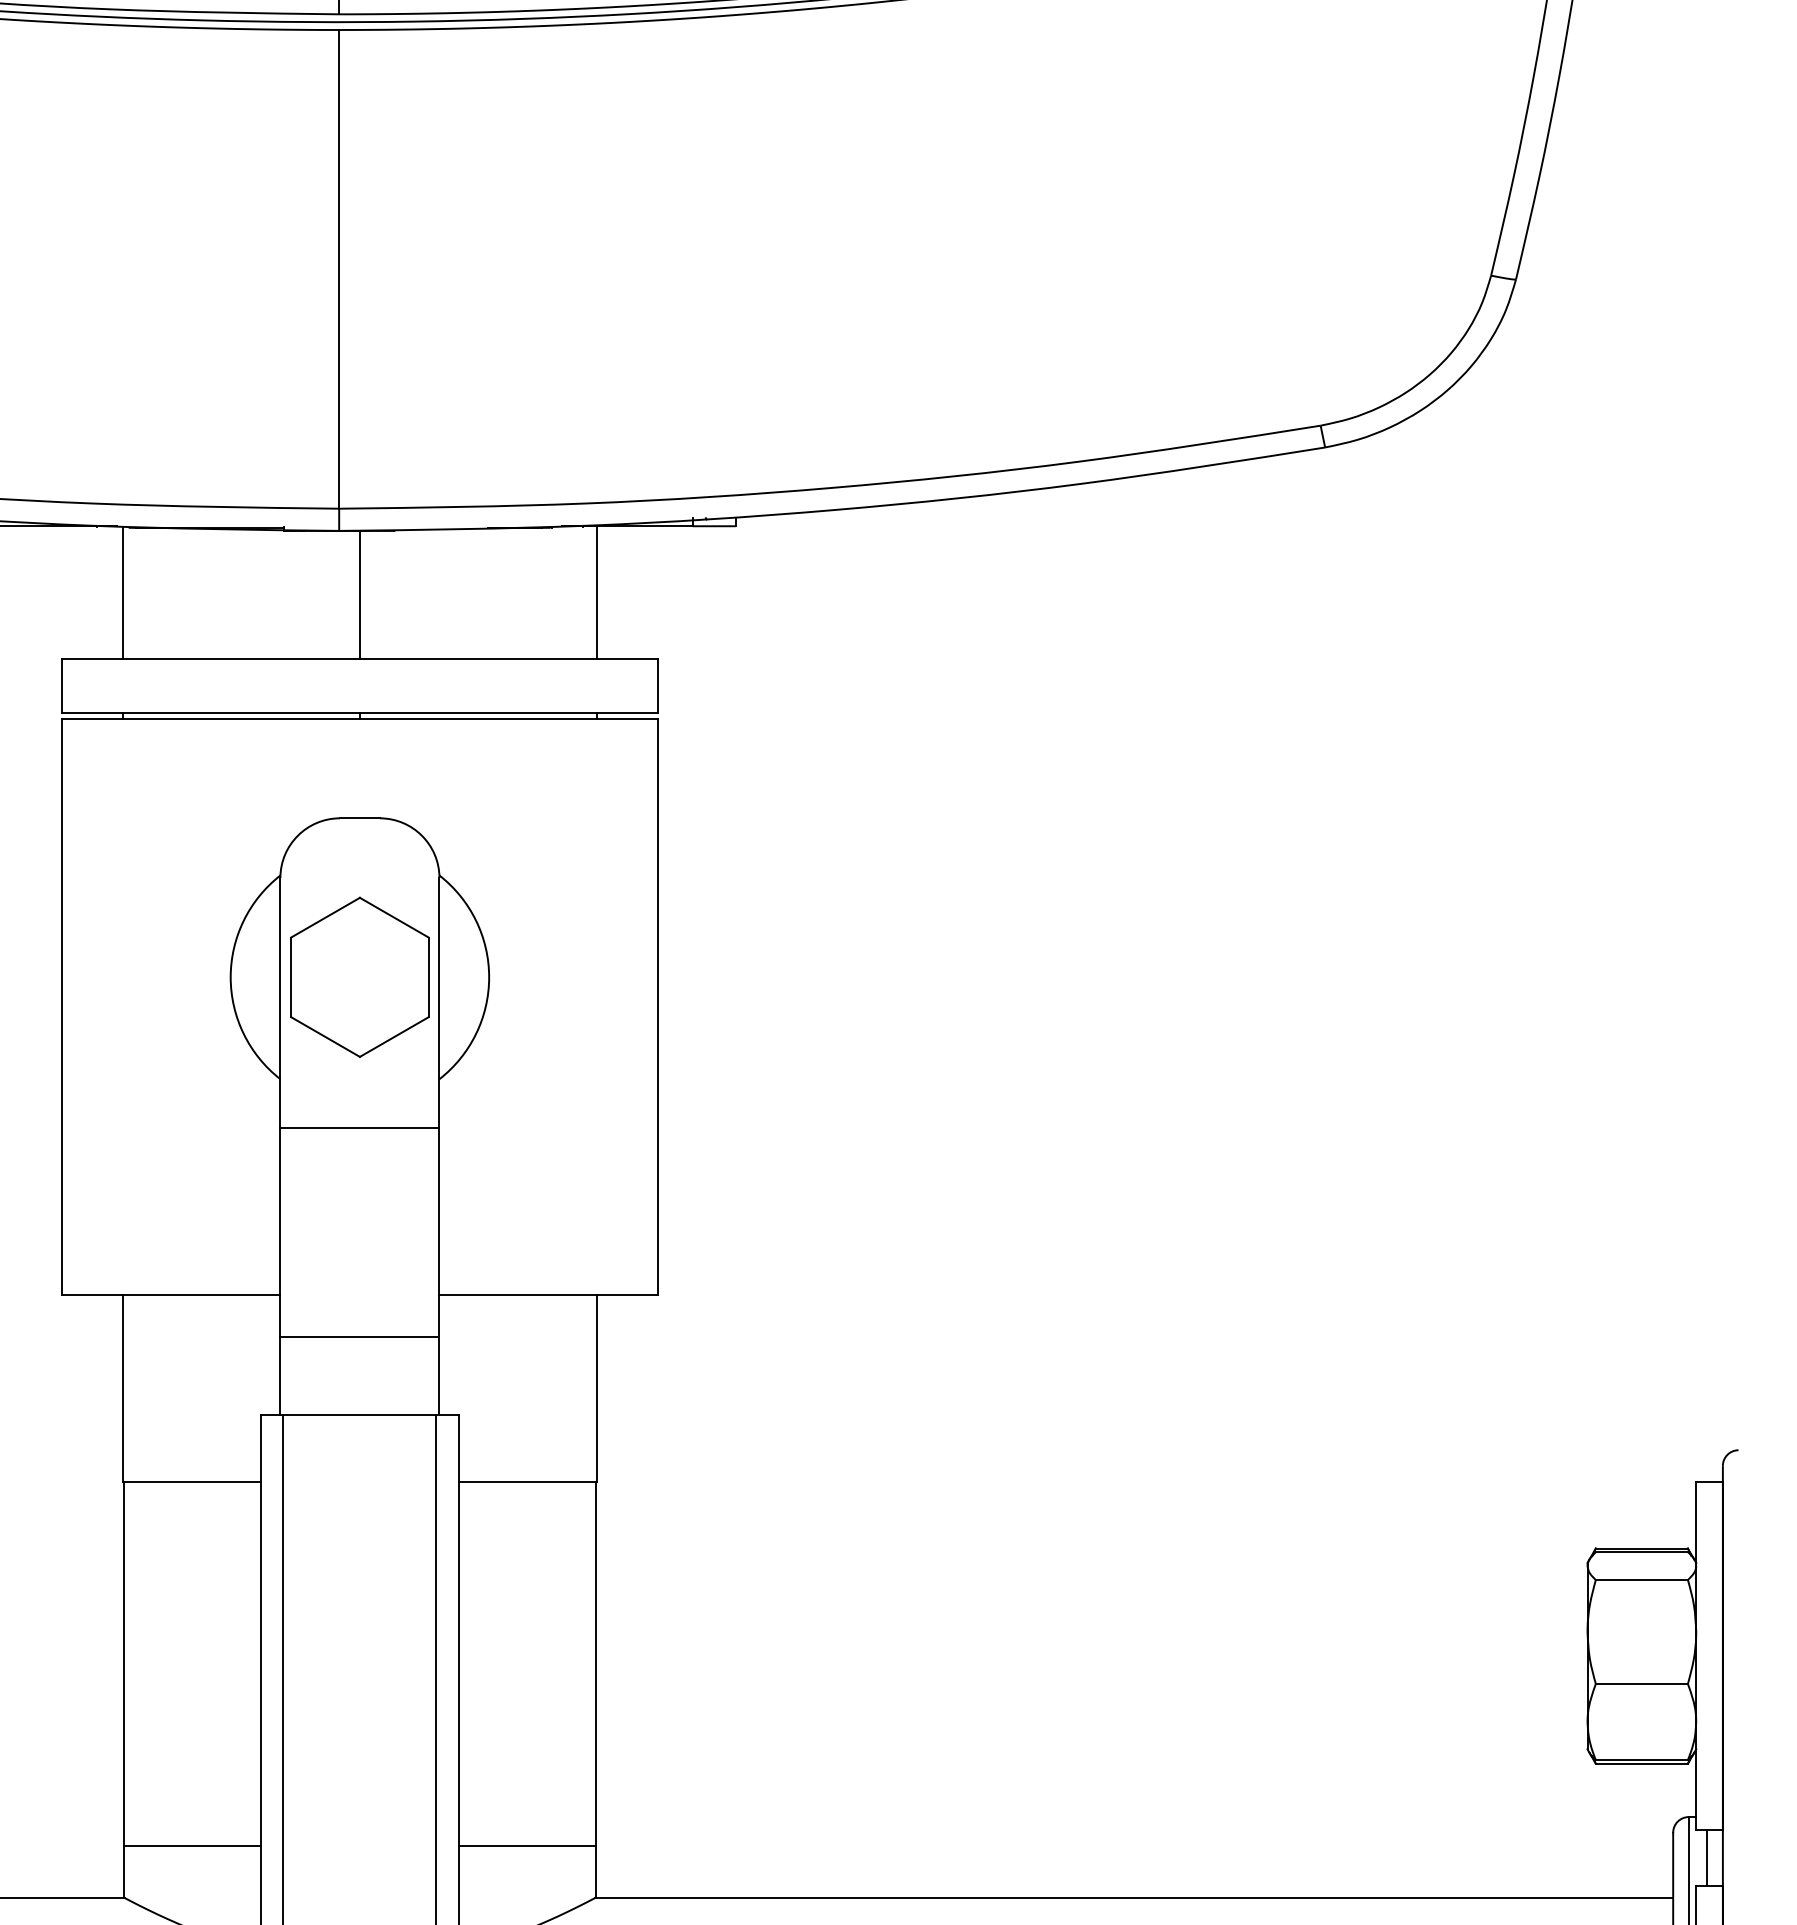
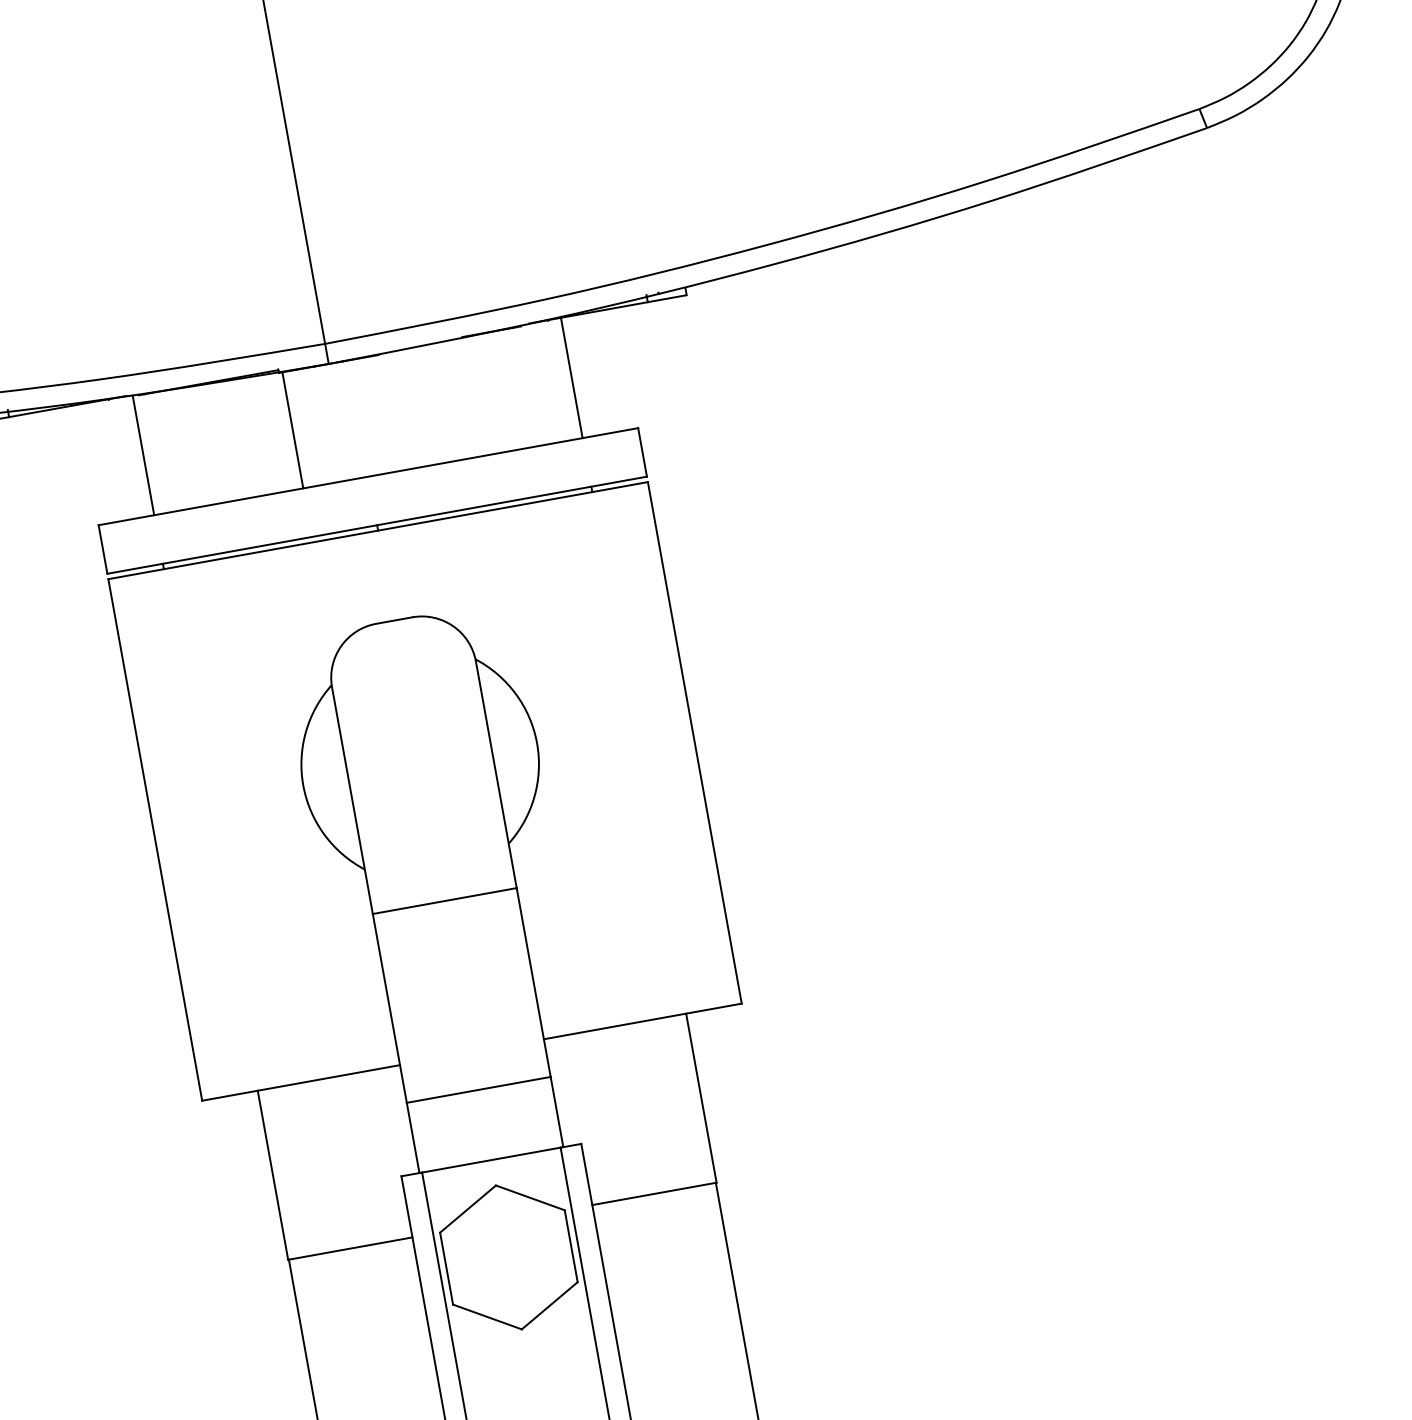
line: (359, 594) -> (292, 429), moved
part: (359, 976) -> (508, 1256), moved

